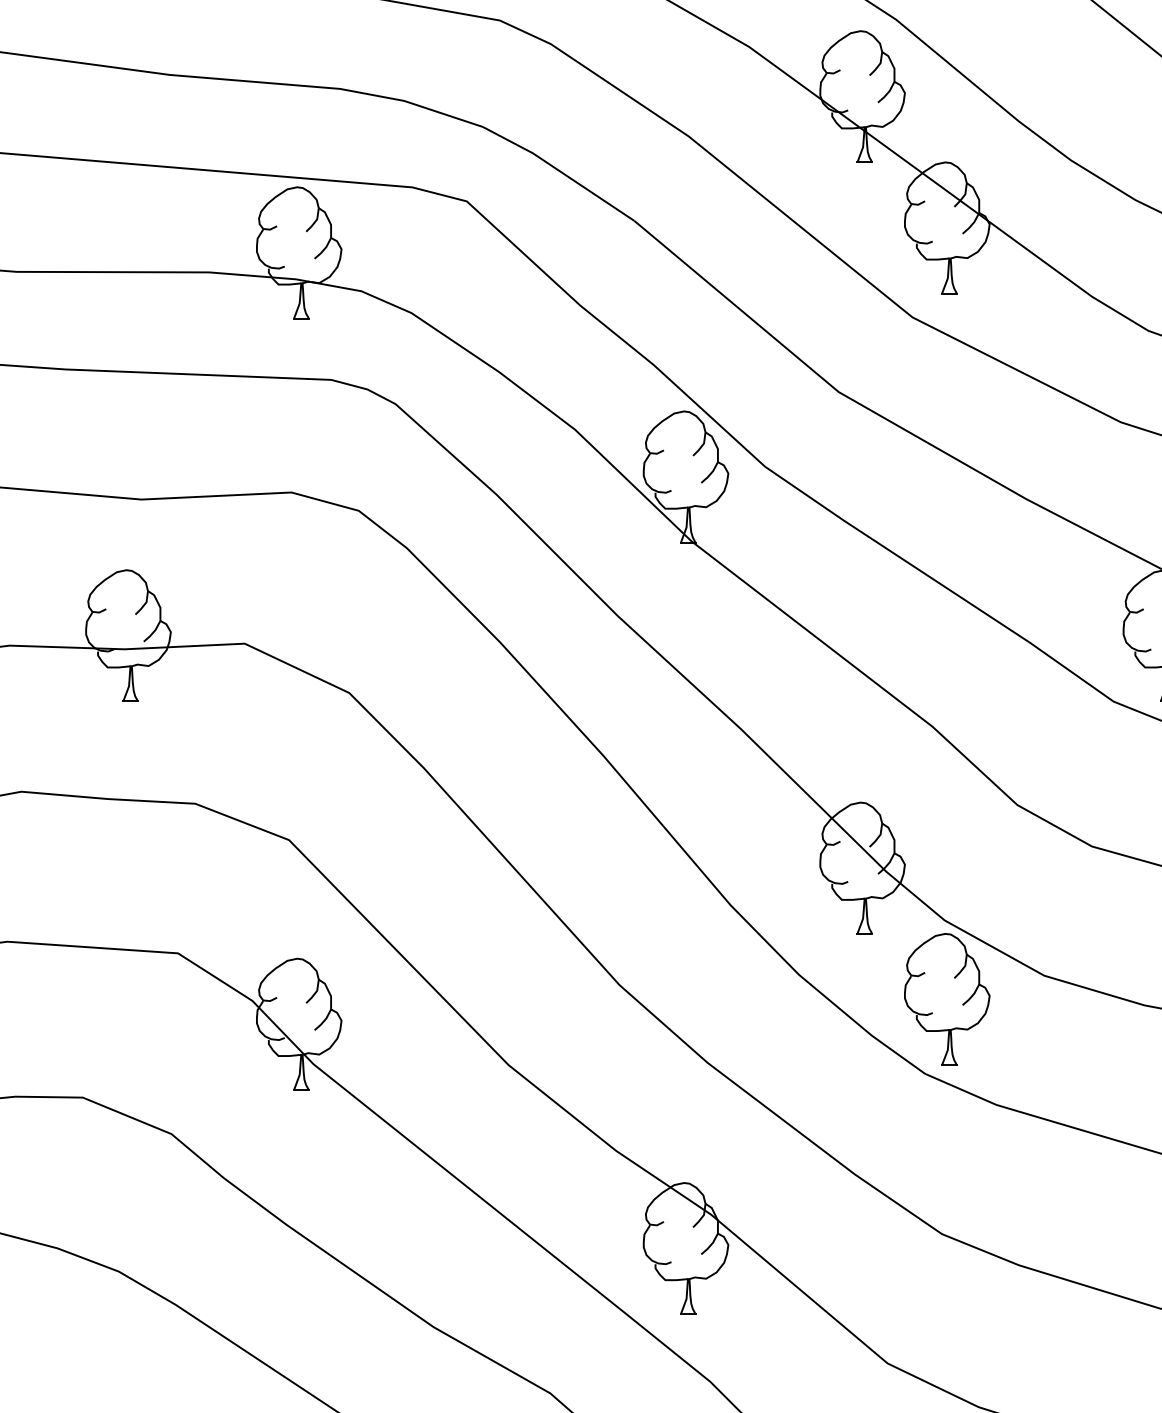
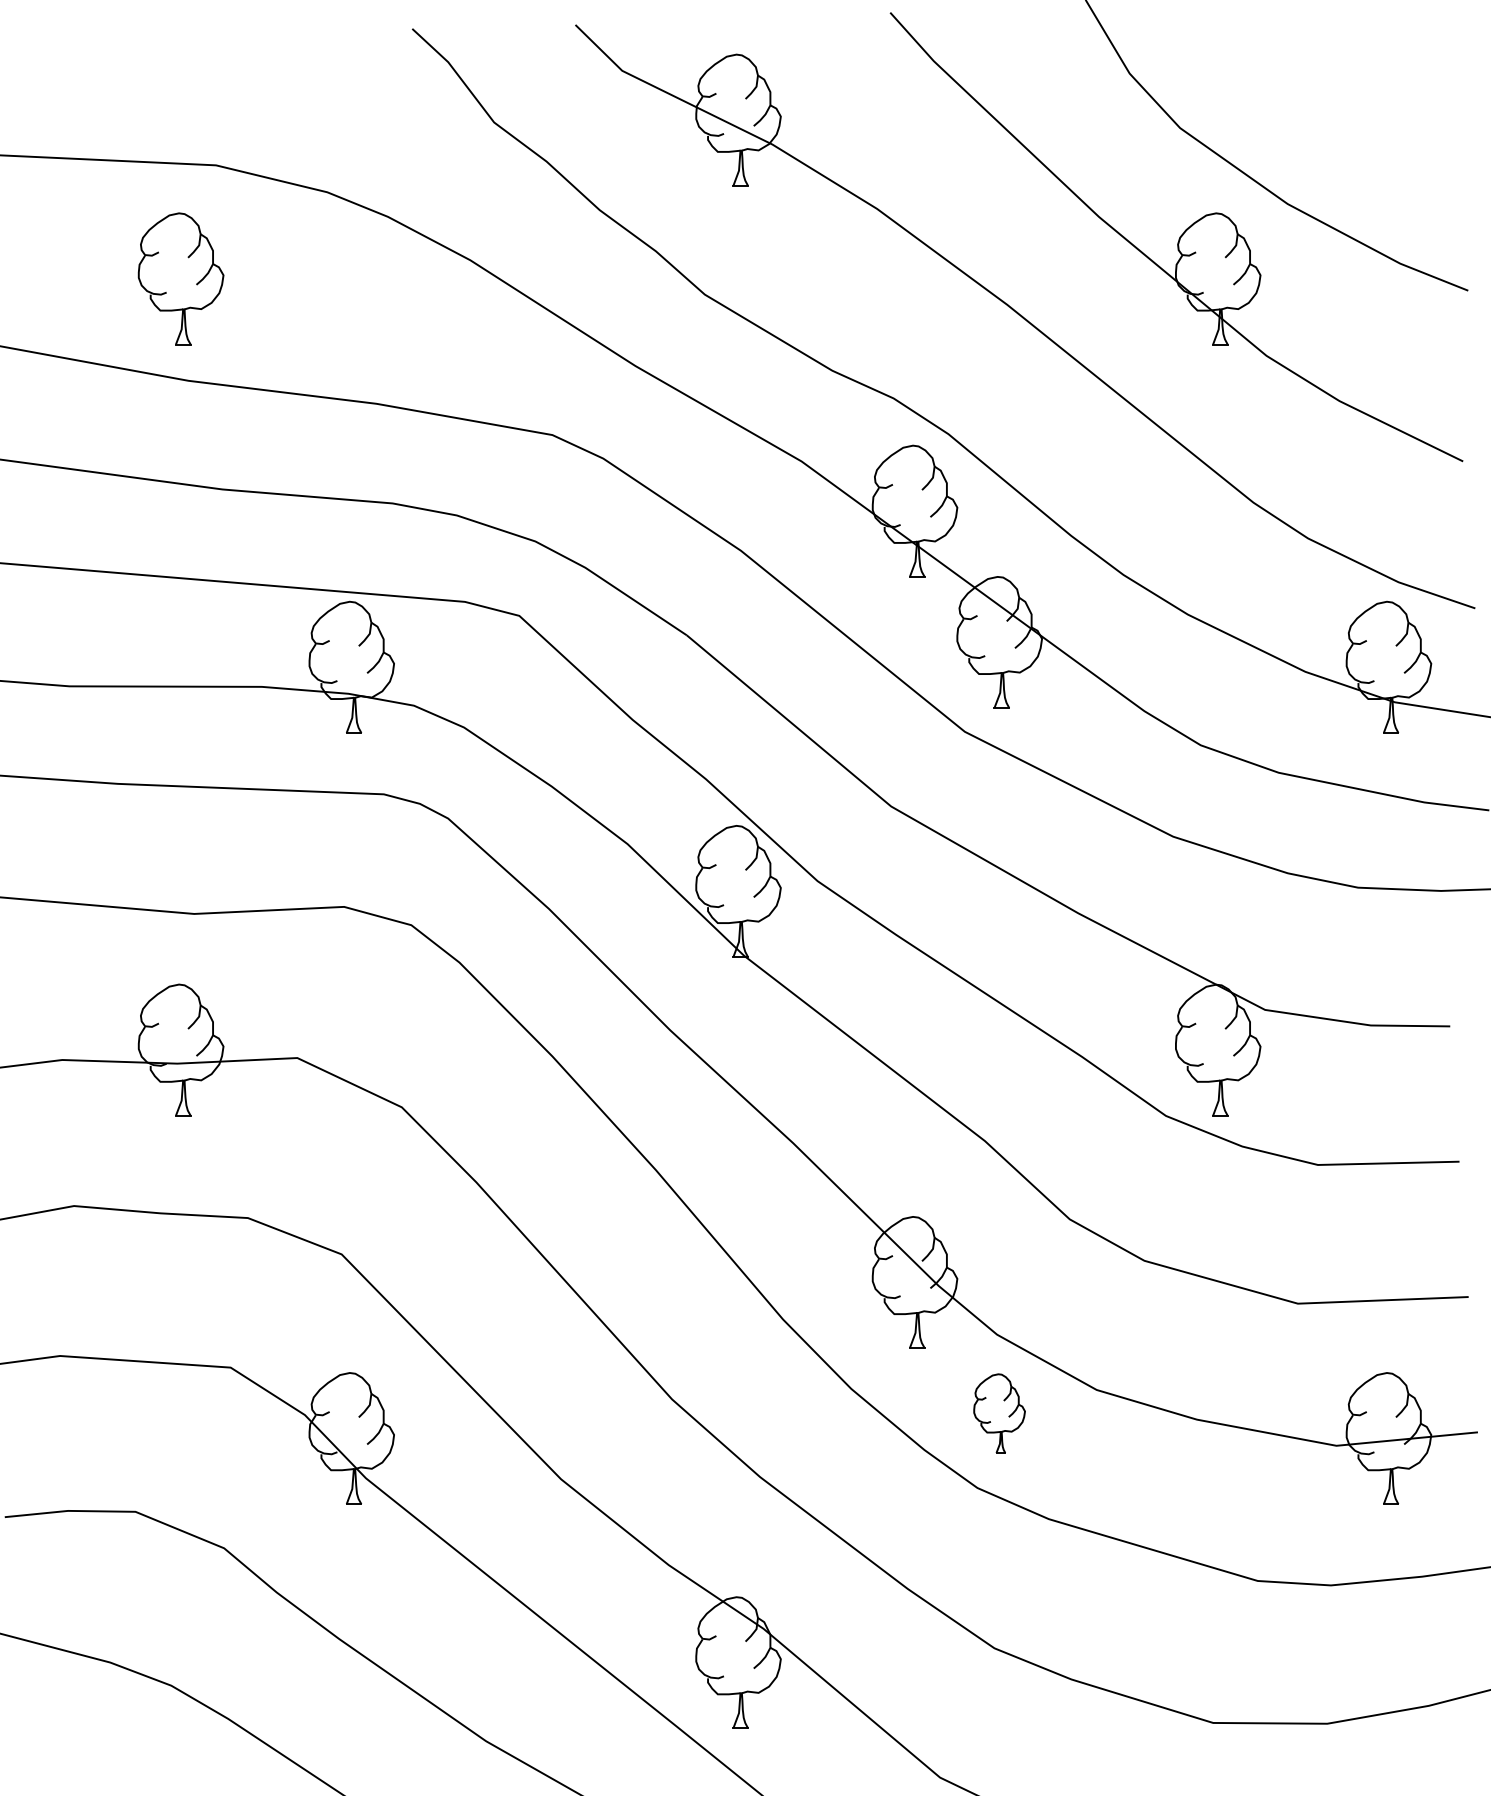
part: (947, 999) -> (999, 1413), size x0.6

